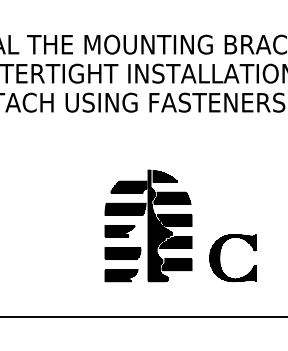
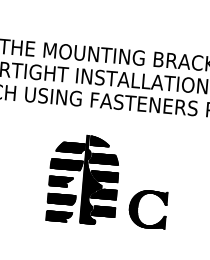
part: (148, 225) -> (83, 178), moved
part: (220, 257) -> (138, 208), moved

